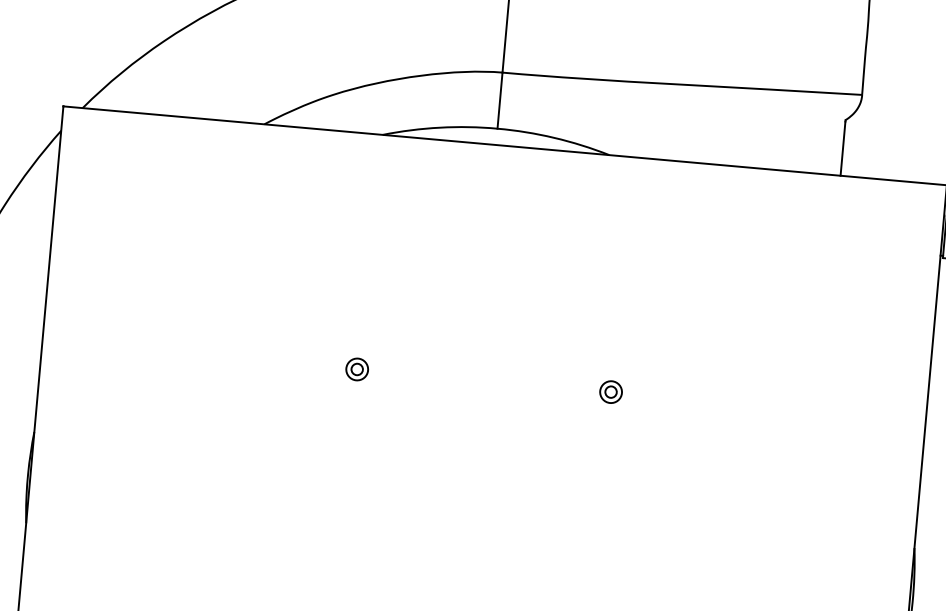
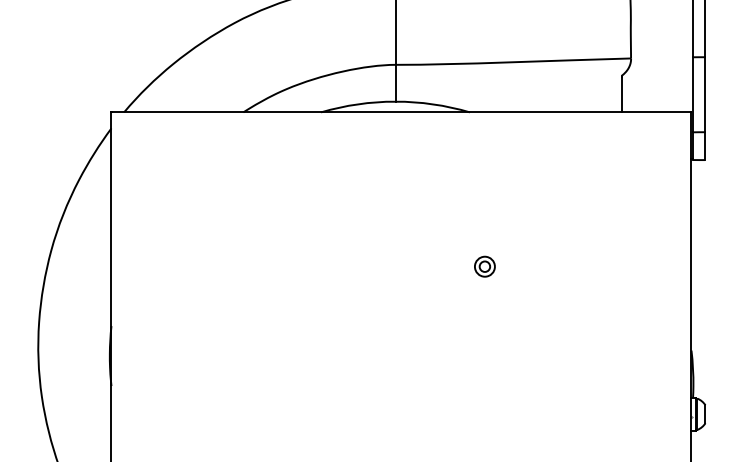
part: (357, 369) -> (318, 266), removed
part: (610, 391) -> (484, 266), size x1.4

